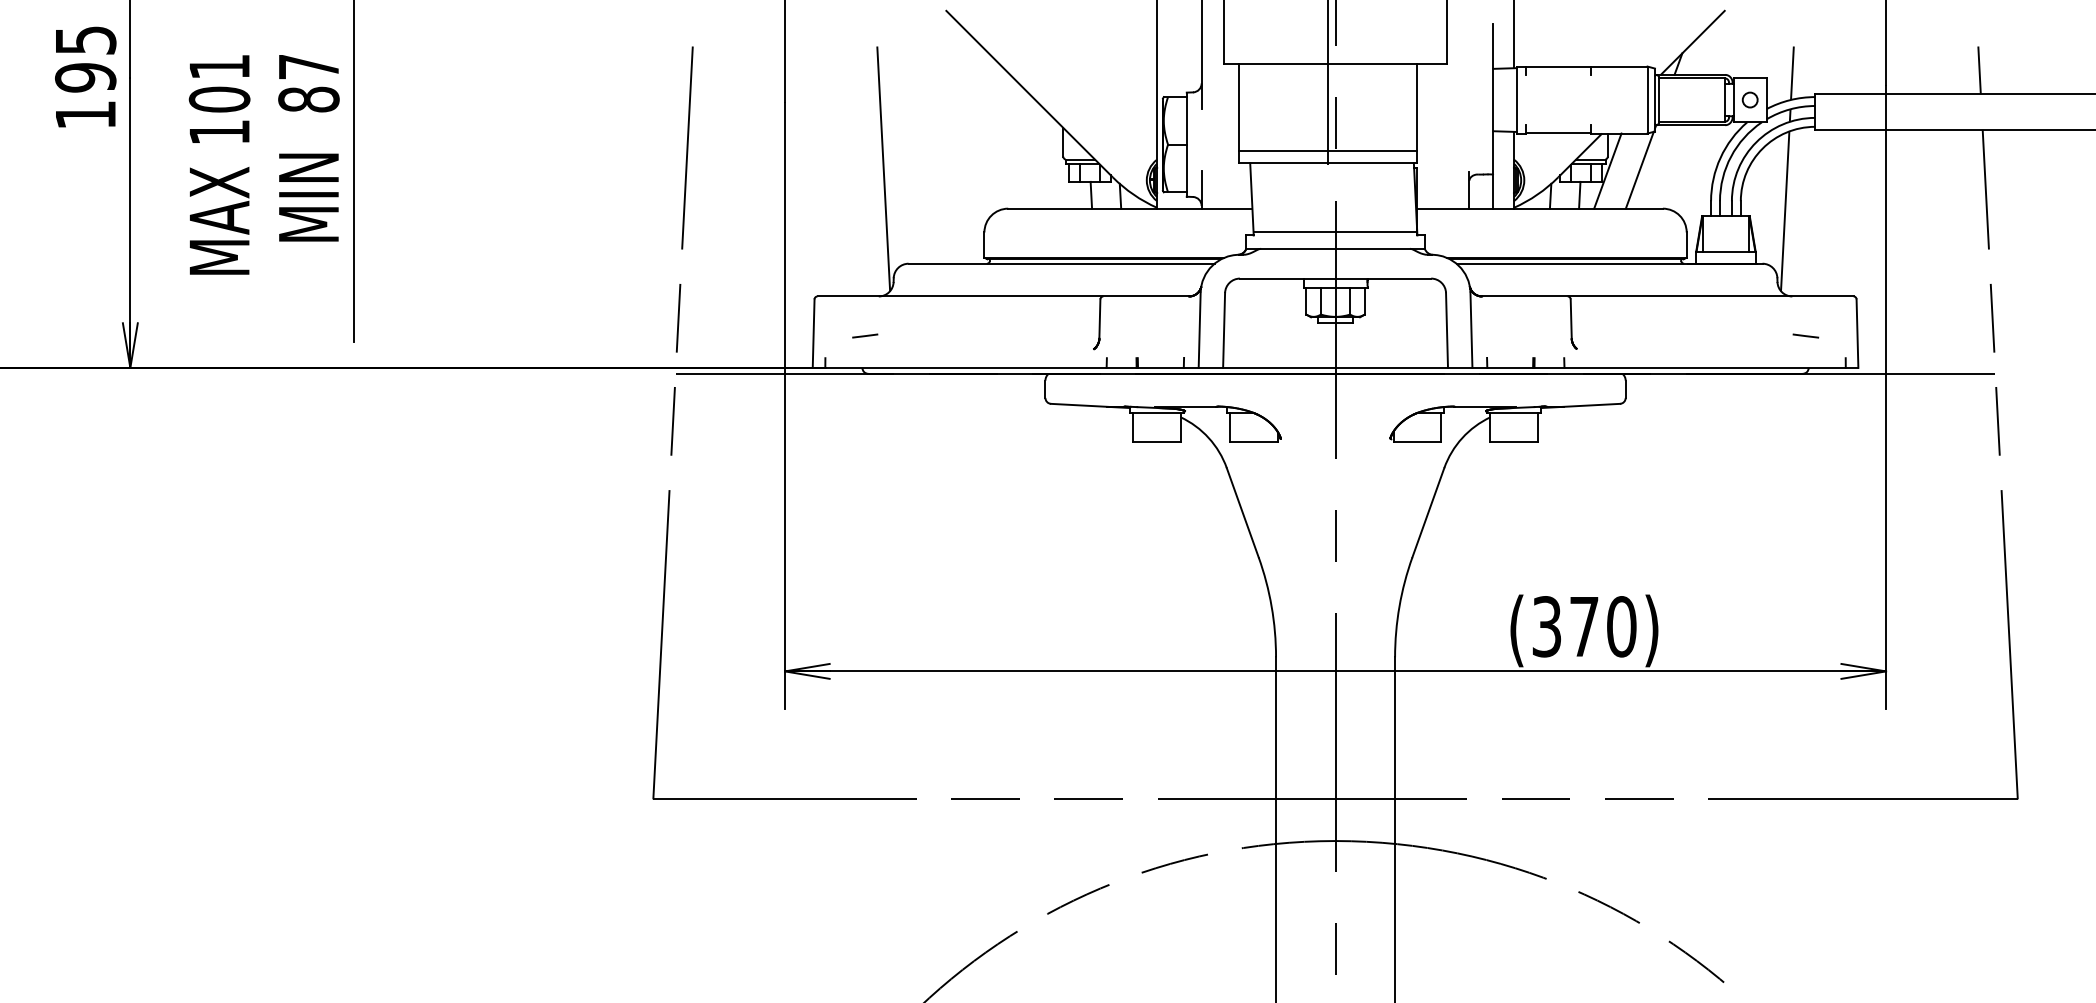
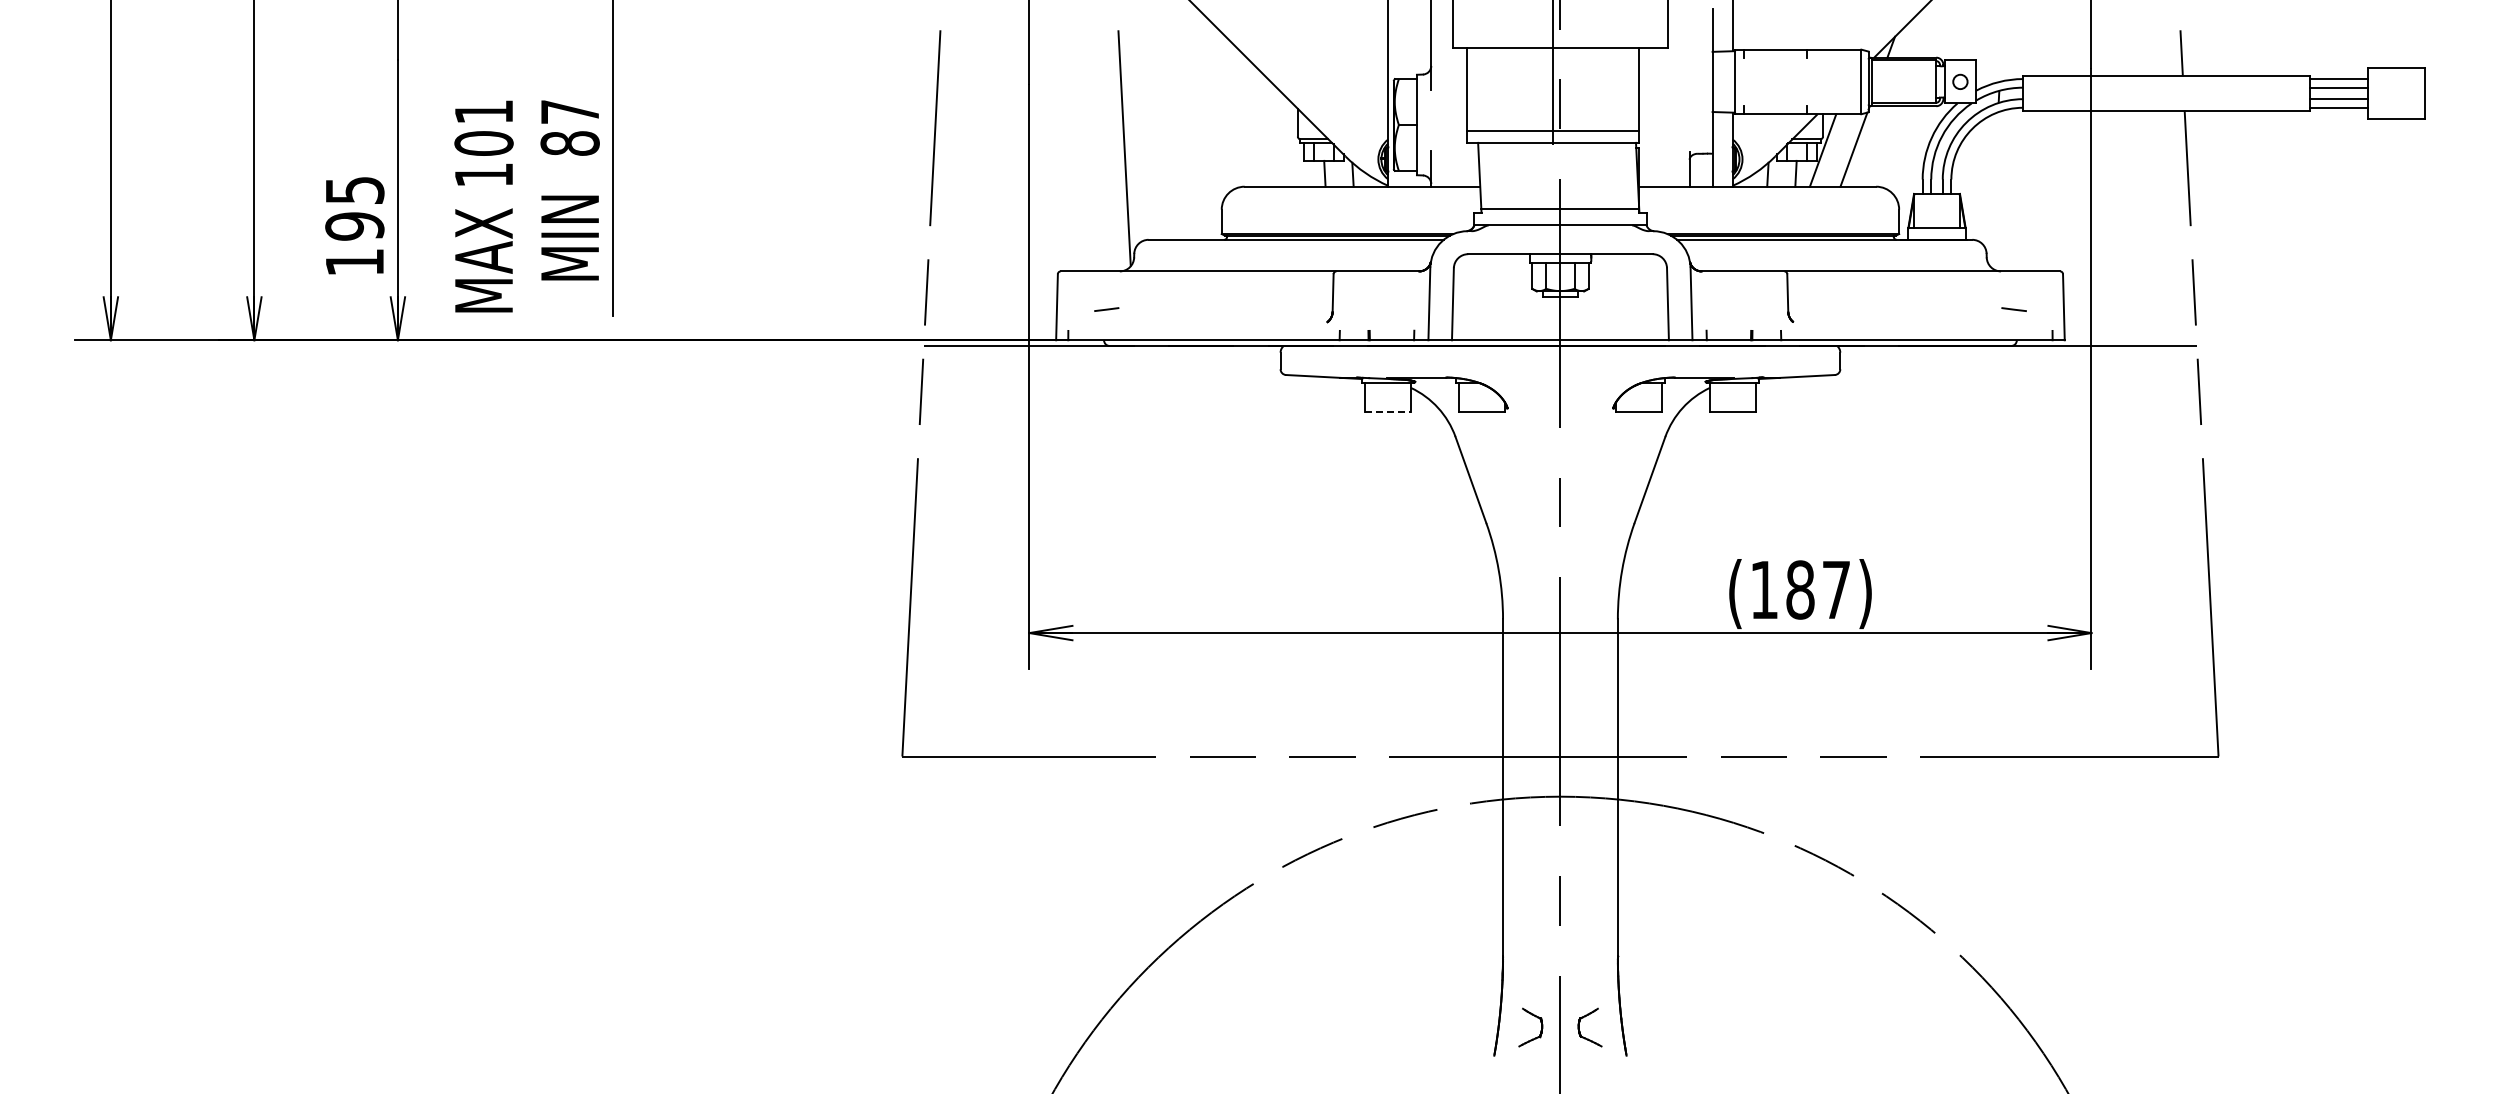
line: (1791, 72) -> (2000, 55), removed
text: (85, 76) -> (354, 225), moved
text: (263, 164) -> (526, 206), moved
line: (1785, 211) -> (1994, 189), removed
line: (1157, 442) -> (1388, 412), solid -> dashed
text: (1584, 626) -> (1800, 589), (370) -> (187)

